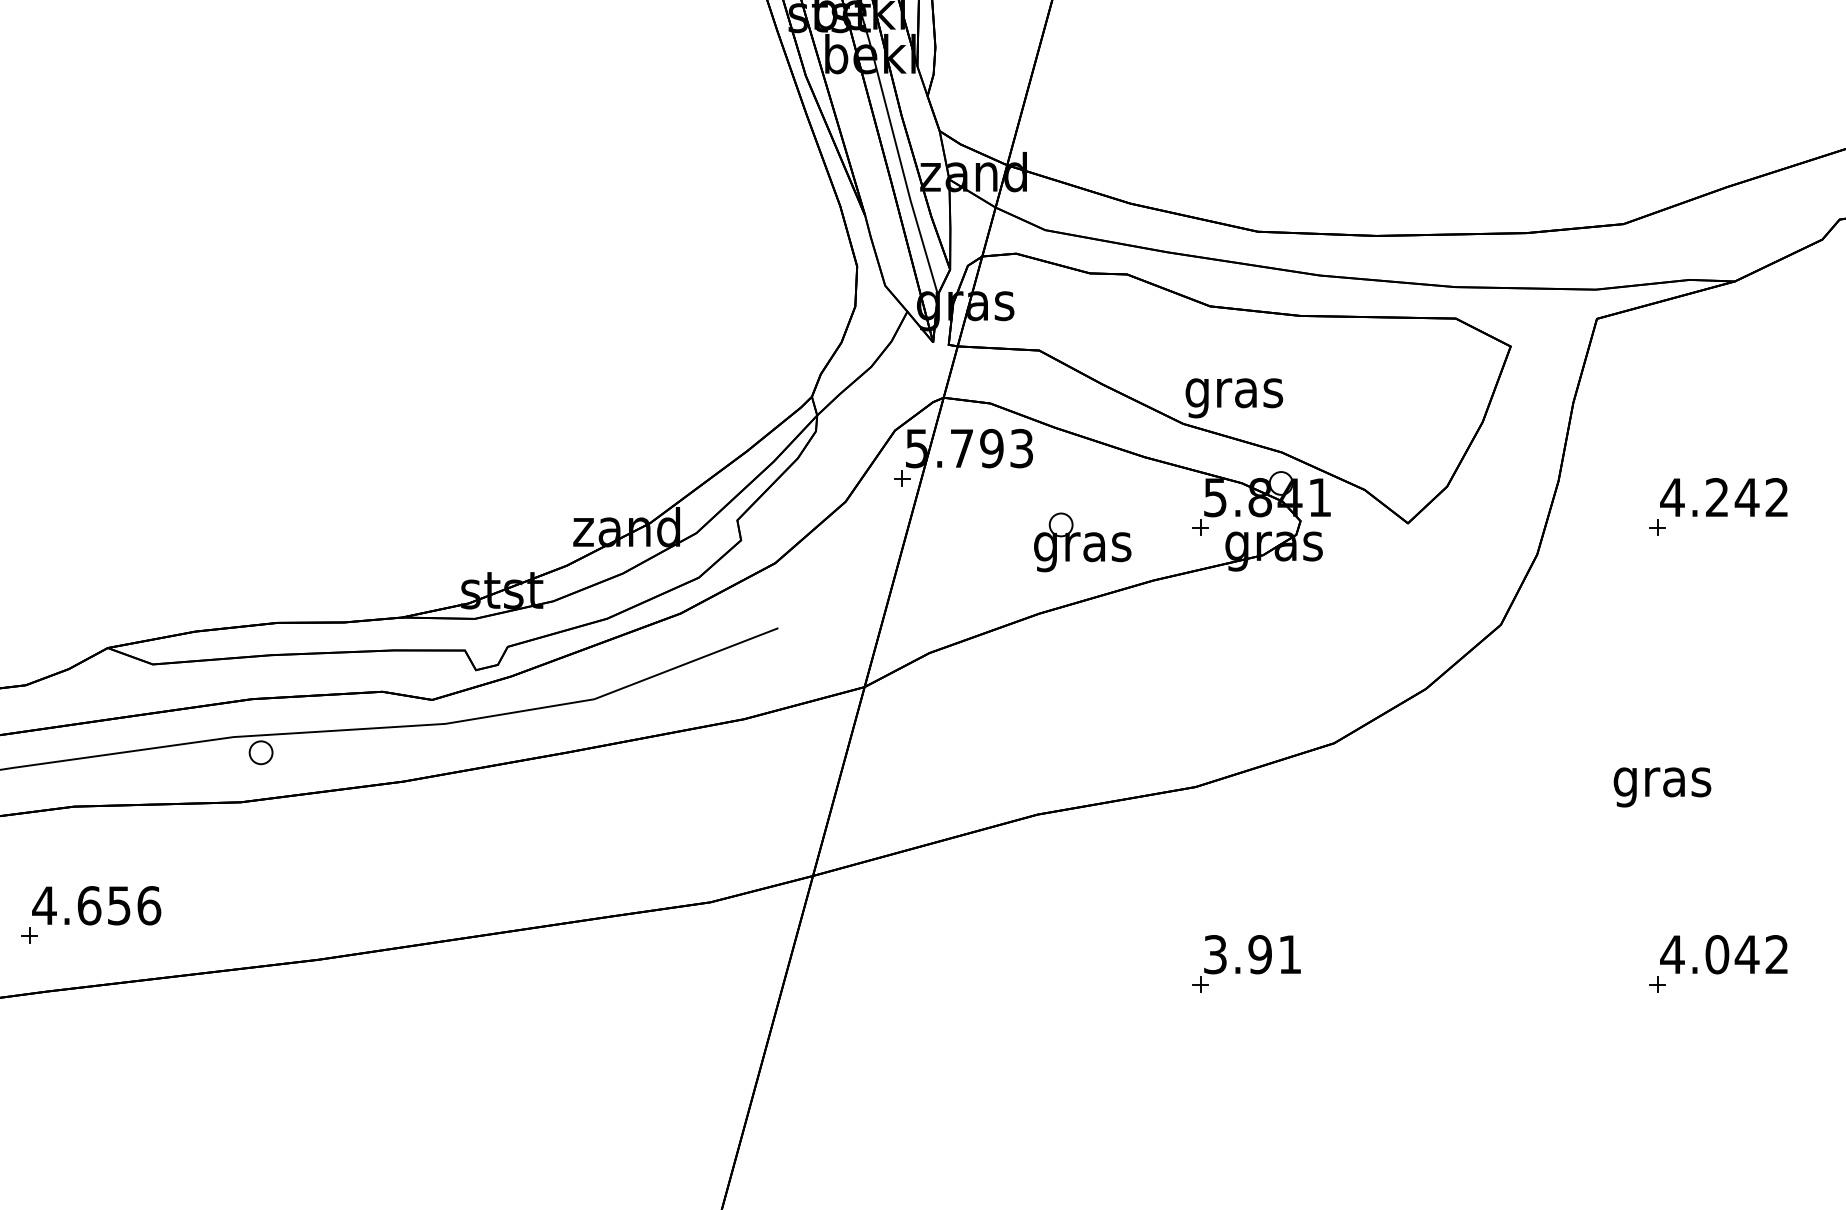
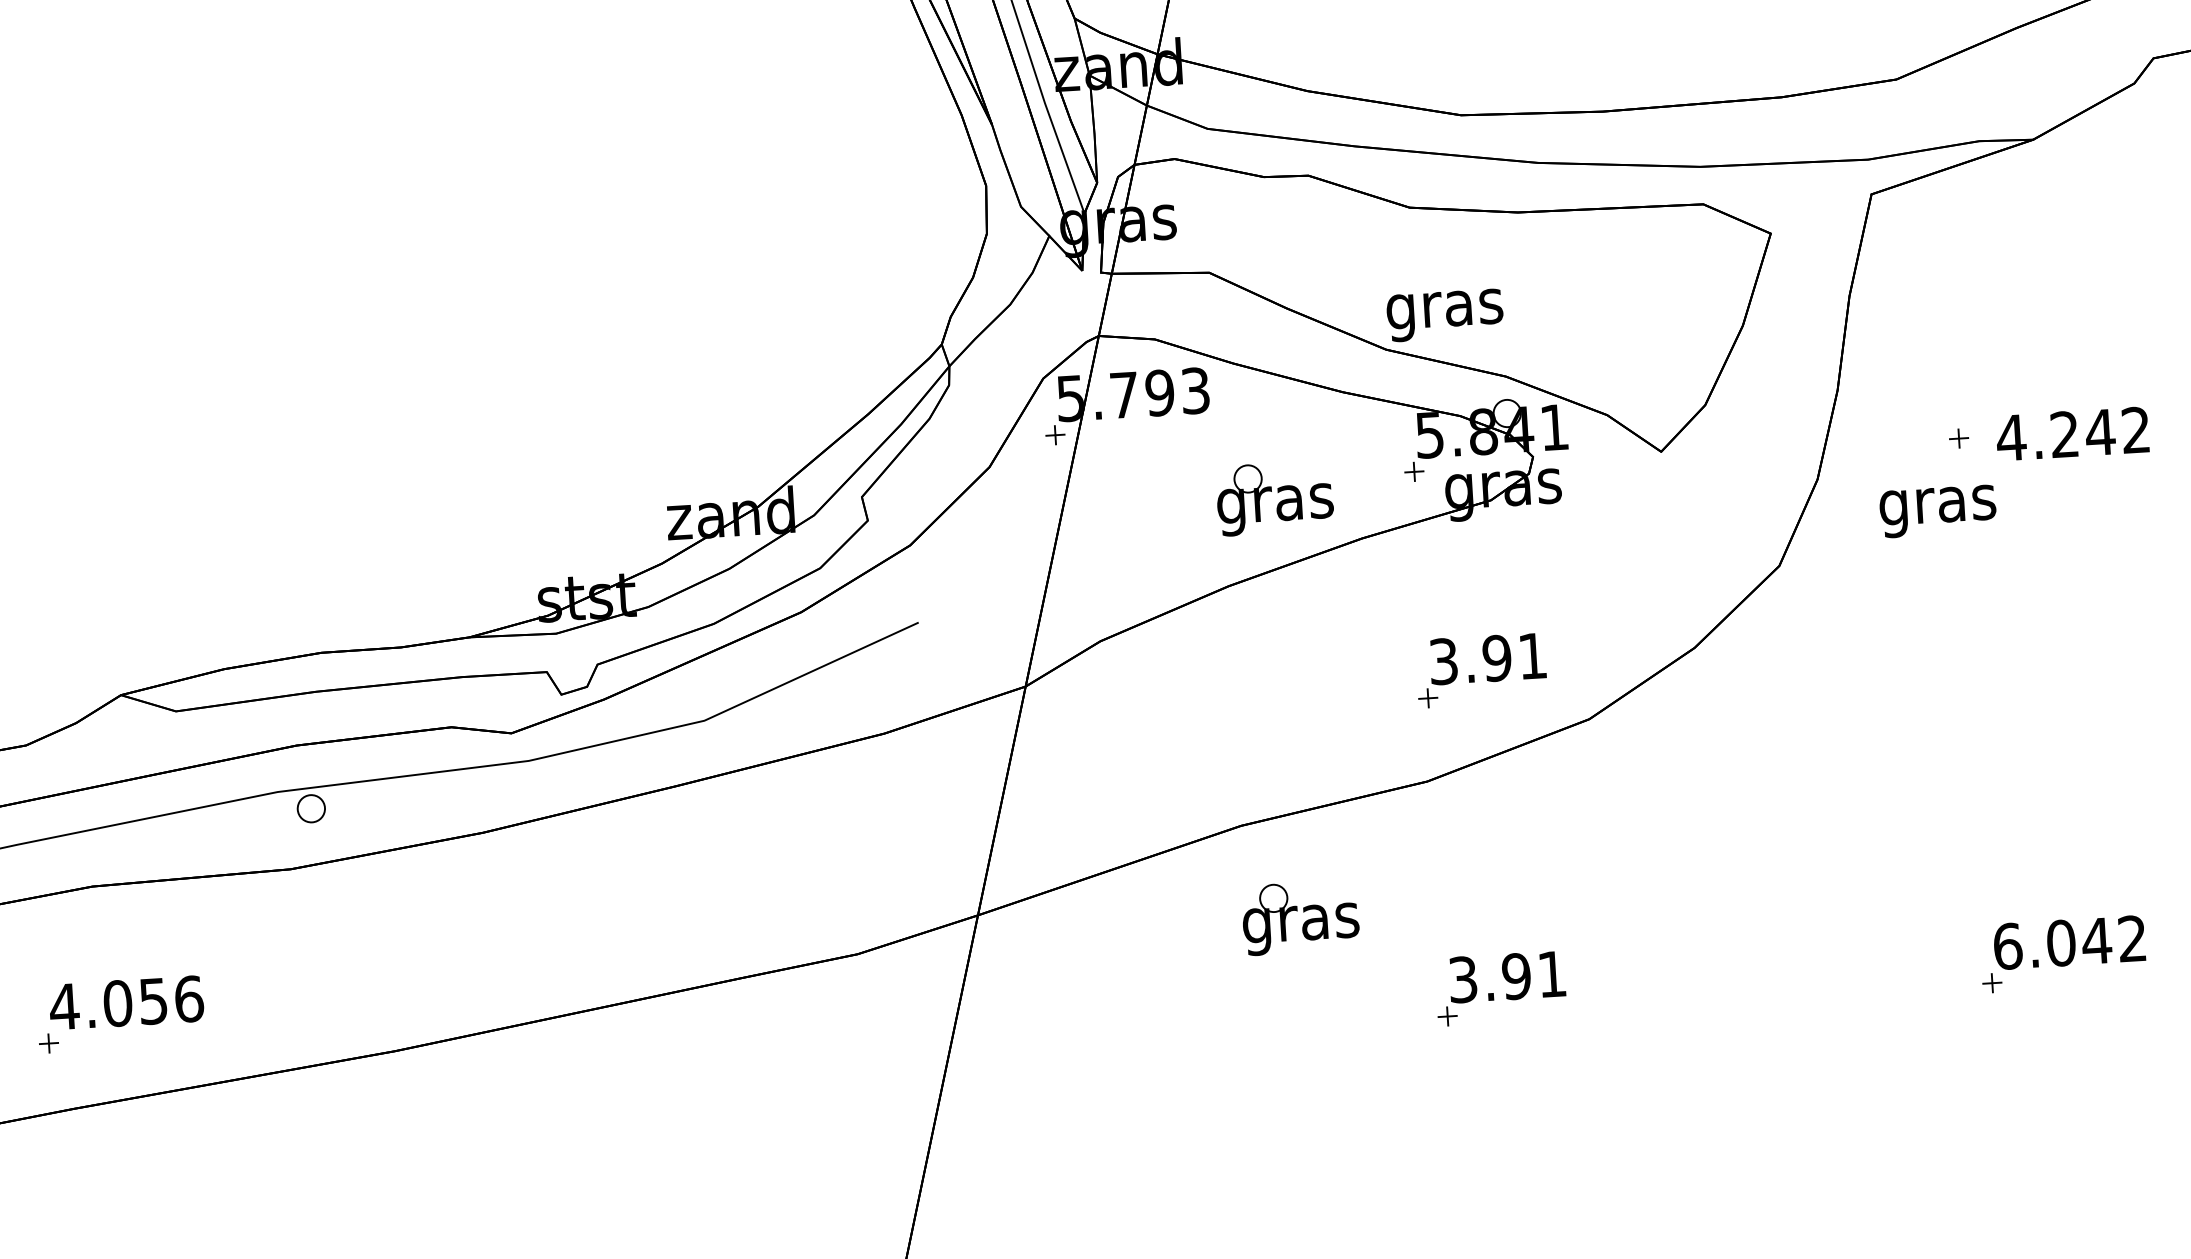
text: (1723, 497) -> (2072, 434), moved
part: (1250, 701) -> (1486, 675), added
text: (1662, 787) -> (1938, 511), moved
part: (1082, 894) -> (1300, 917), added
text: (89, 905) -> (118, 1003), 4.656 -> 4.056
text: (1672, 954) -> (2007, 946), 4.042 -> 6.042

